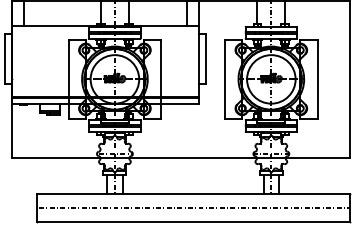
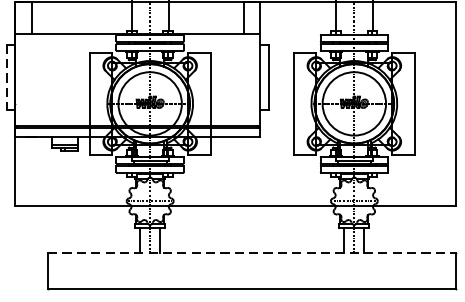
line: (5, 59) -> (7, 77), solid -> dashed
line: (193, 193) -> (252, 252), solid -> dashed
line: (192, 207) -> (251, 271), removed

